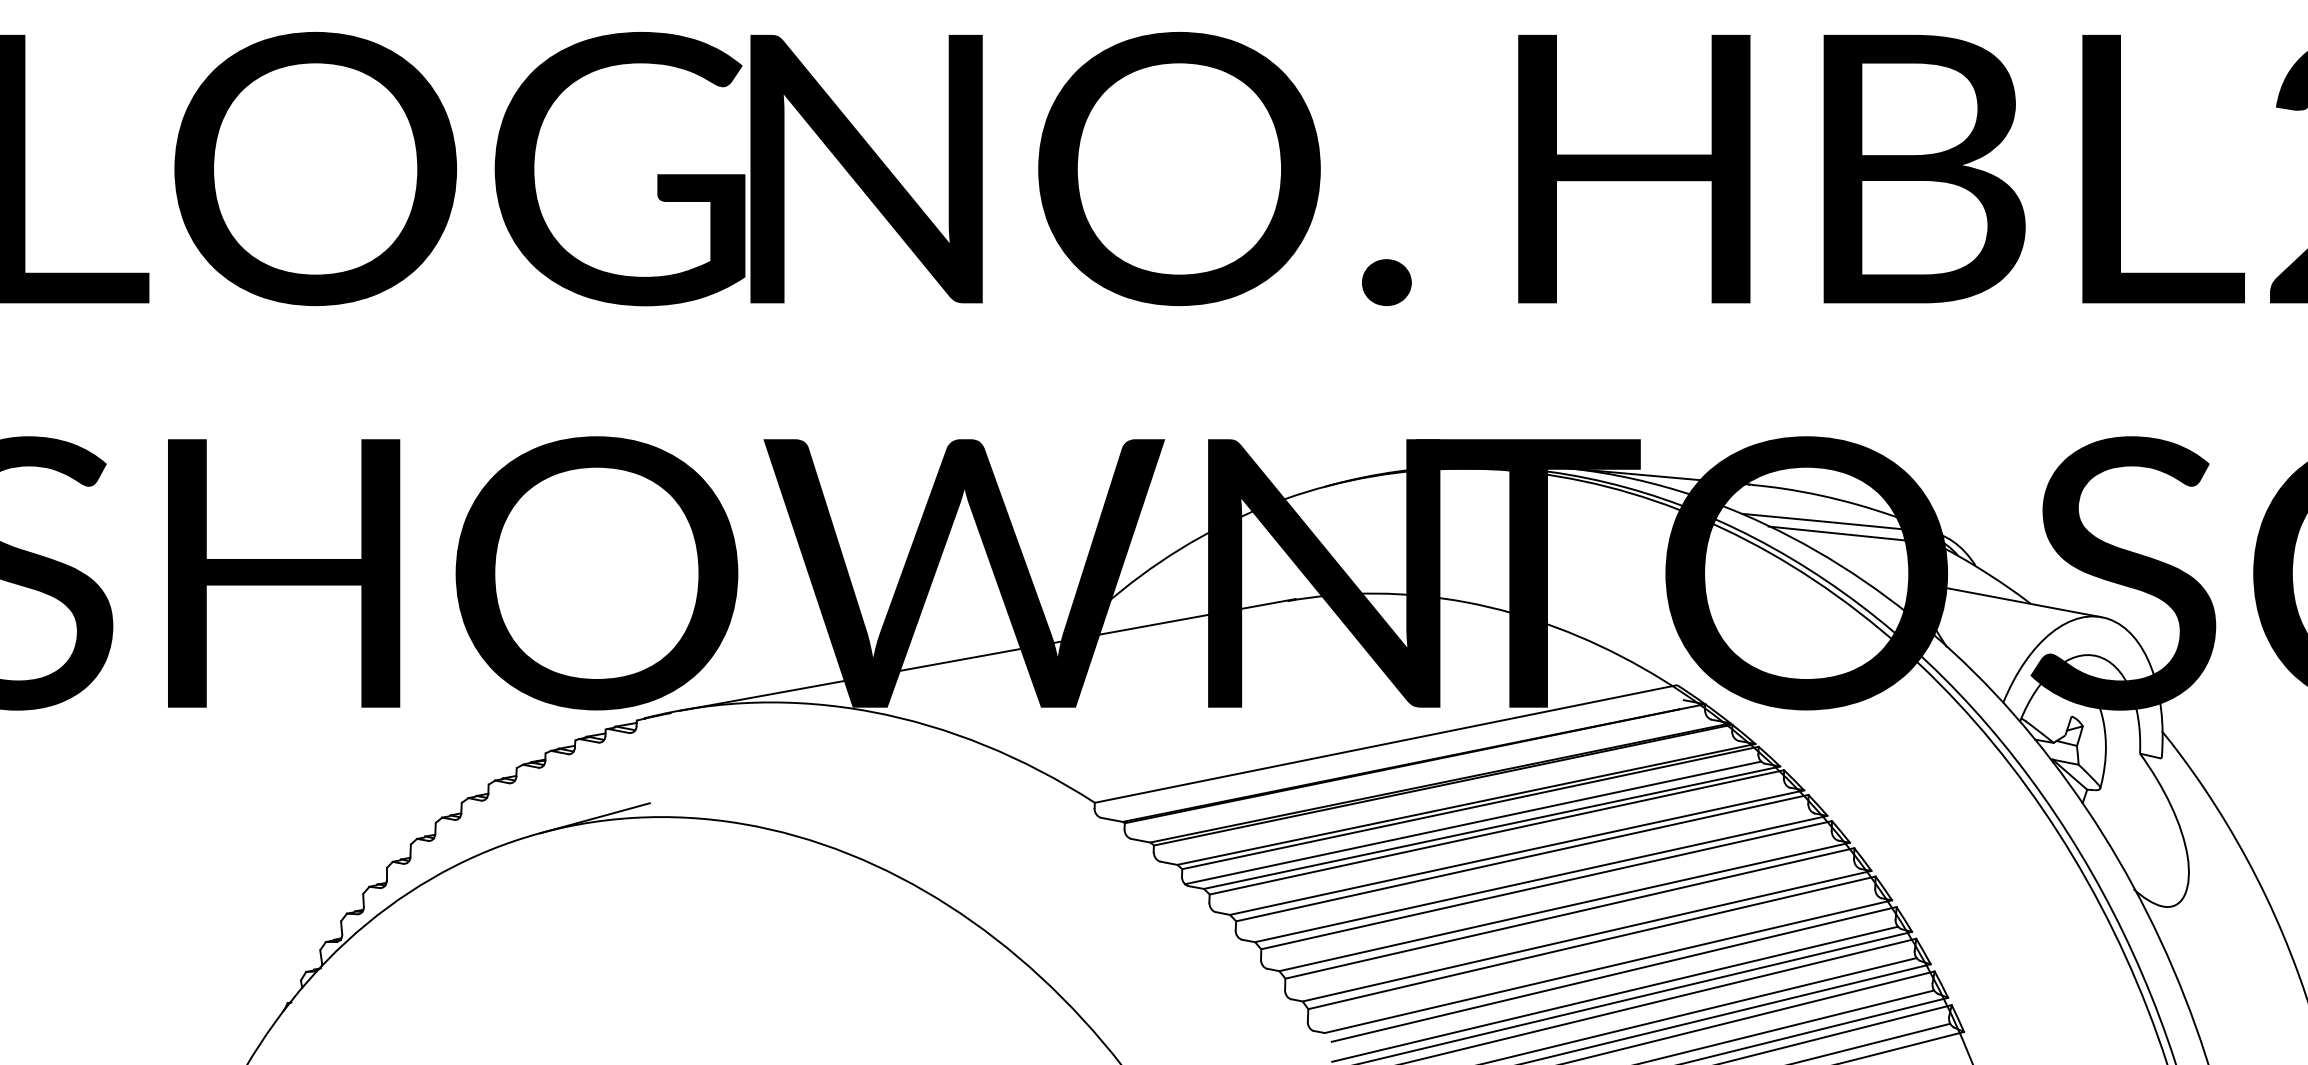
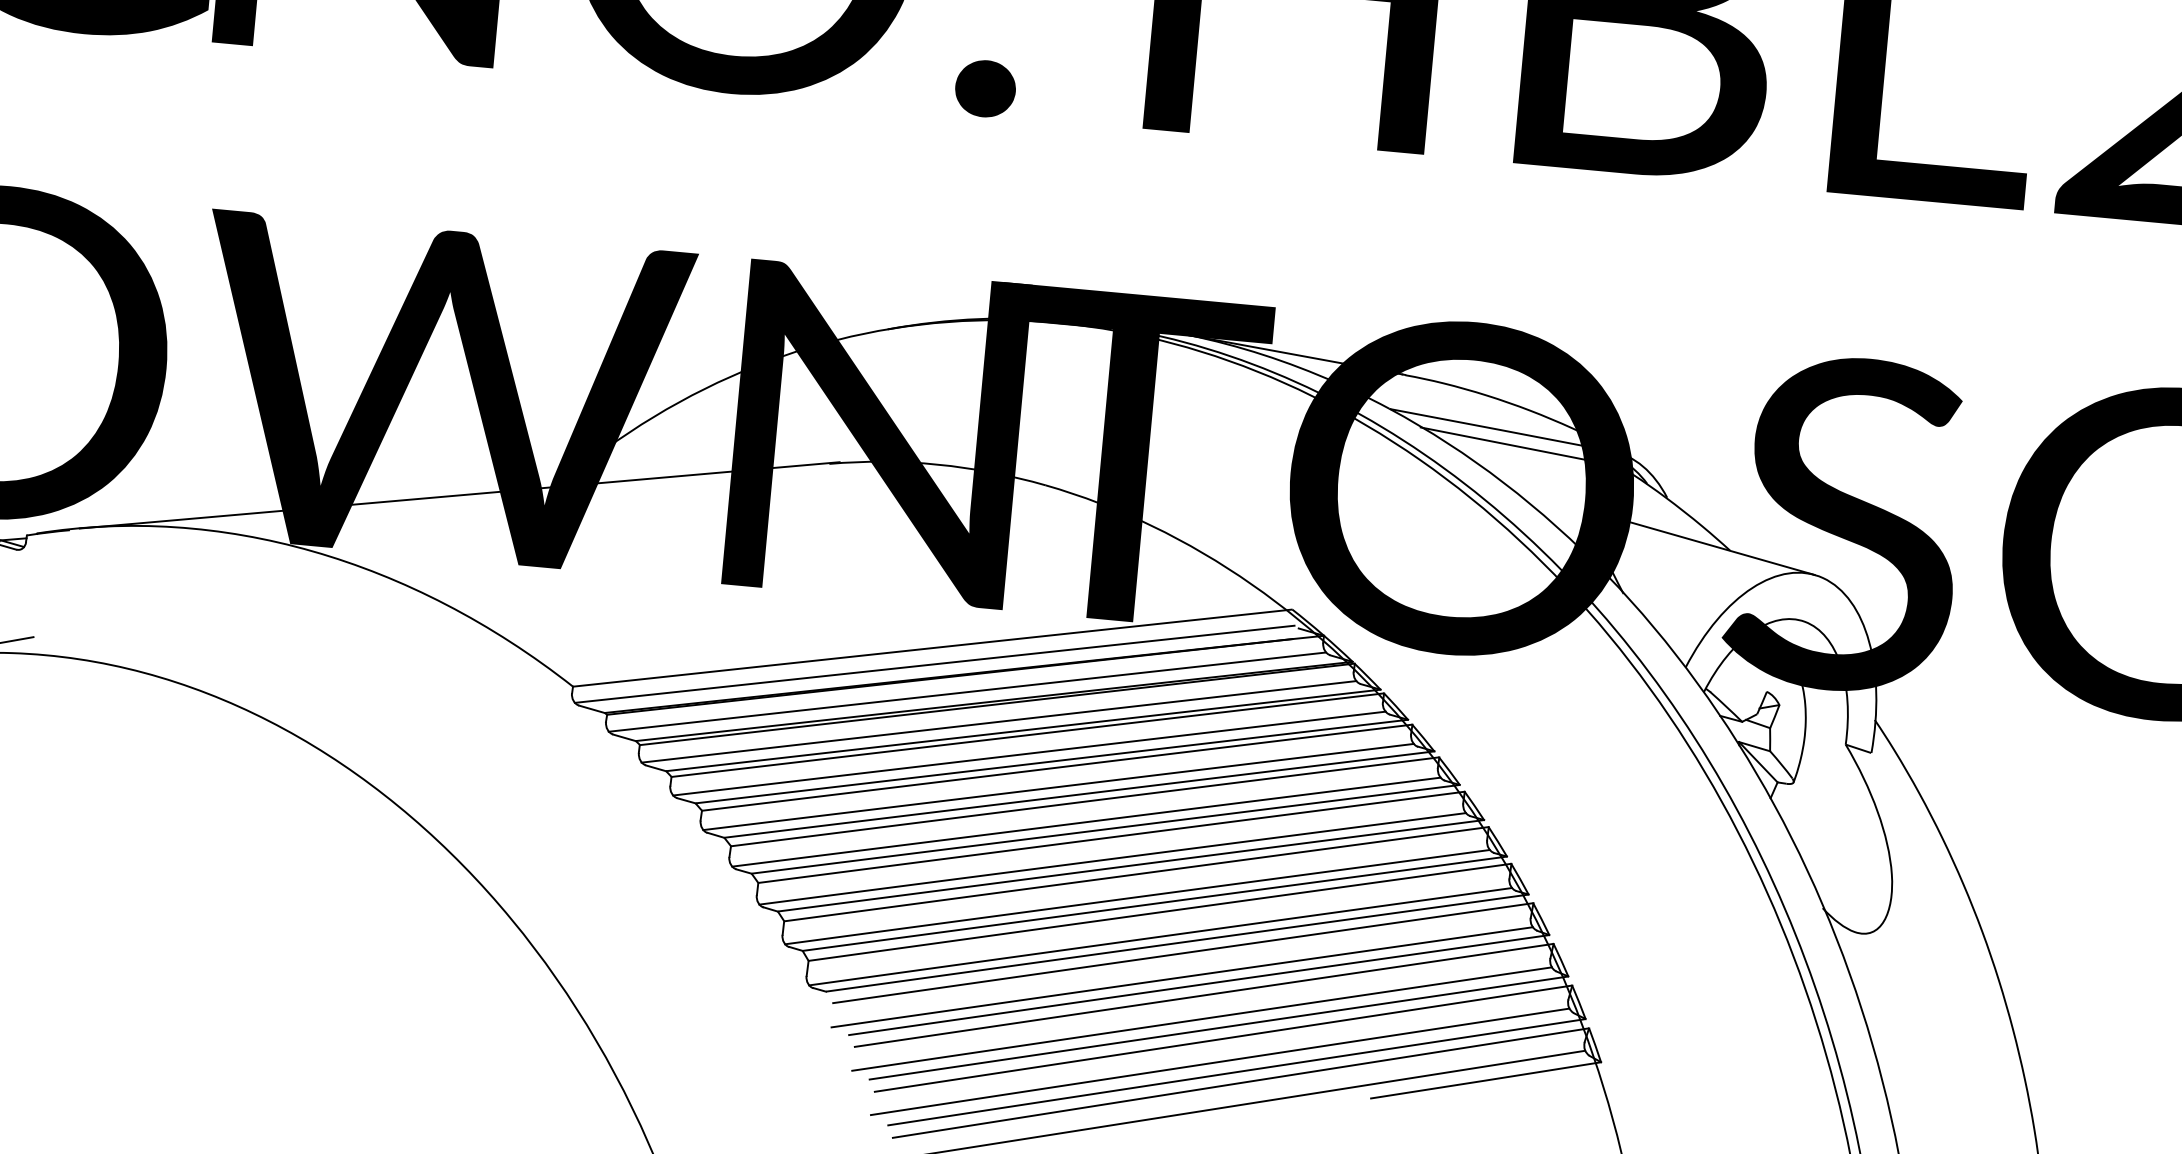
line: (1388, 756) -> (934, 663), added
line: (1417, 776) -> (967, 691), added
line: (1445, 798) -> (998, 720), added
line: (1499, 847) -> (1058, 786), added
line: (1524, 874) -> (1085, 821), added
line: (1548, 902) -> (1111, 858), added
line: (1571, 931) -> (1136, 896), added
line: (1594, 962) -> (1160, 936), added

